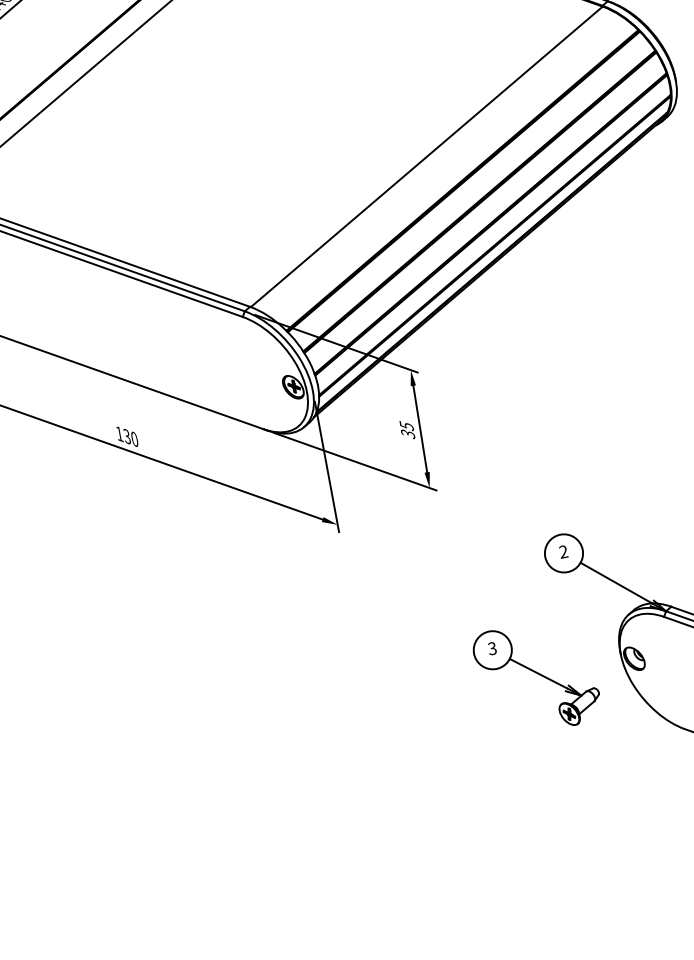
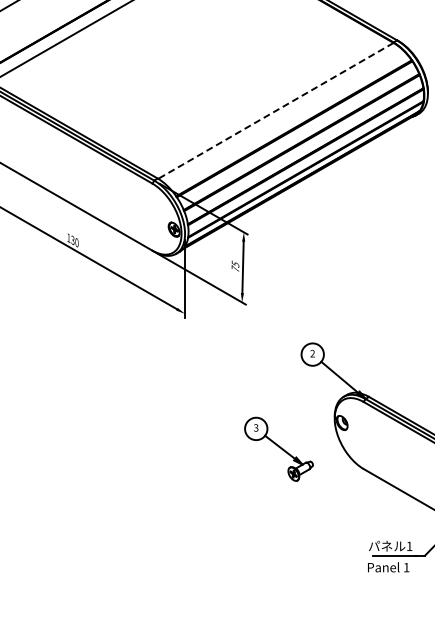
line: (425, 156) -> (275, 110), solid -> dashed
text: (407, 433) -> (235, 268), 35 -> 75
part: (536, 676) -> (278, 448), moved

